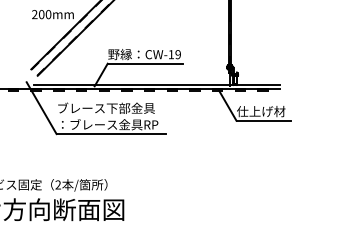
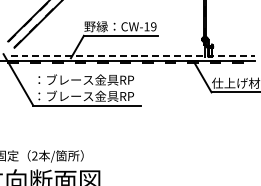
line: (157, 84) -> (133, 56), solid -> dashed
text: (108, 107) -> (84, 79), ブレース下部金具 -> ：ブレース金具RP

